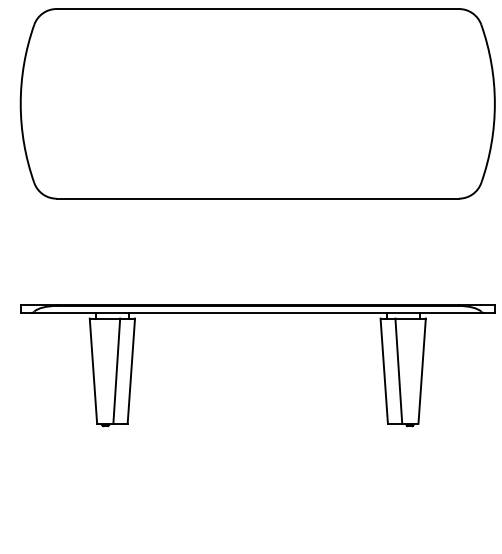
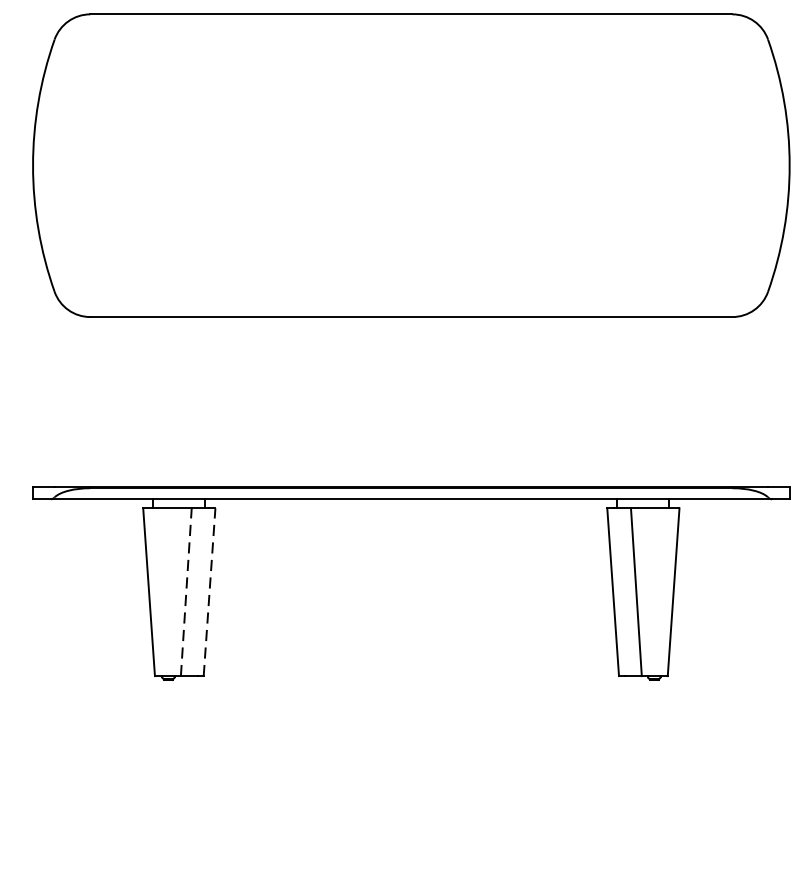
line: (116, 371) -> (185, 592), solid -> dashed
line: (131, 371) -> (209, 592), solid -> dashed

